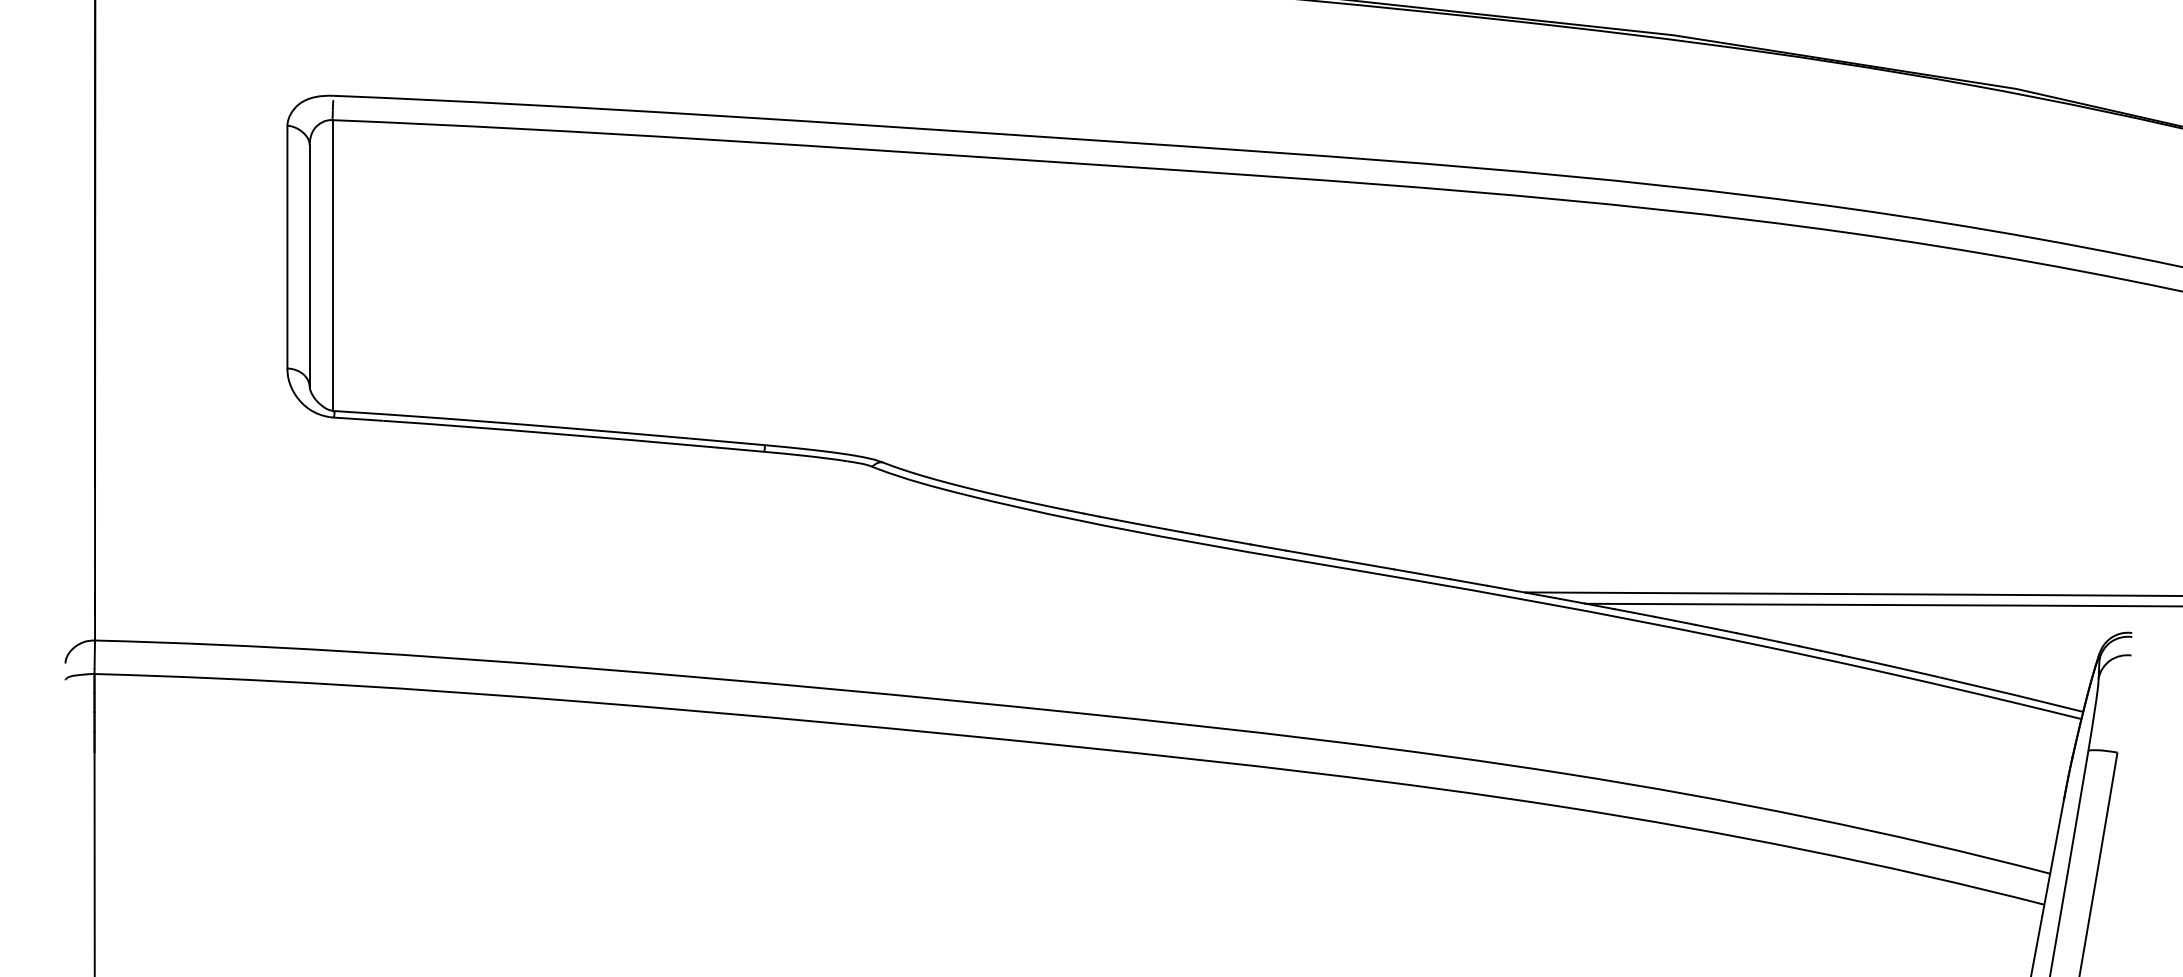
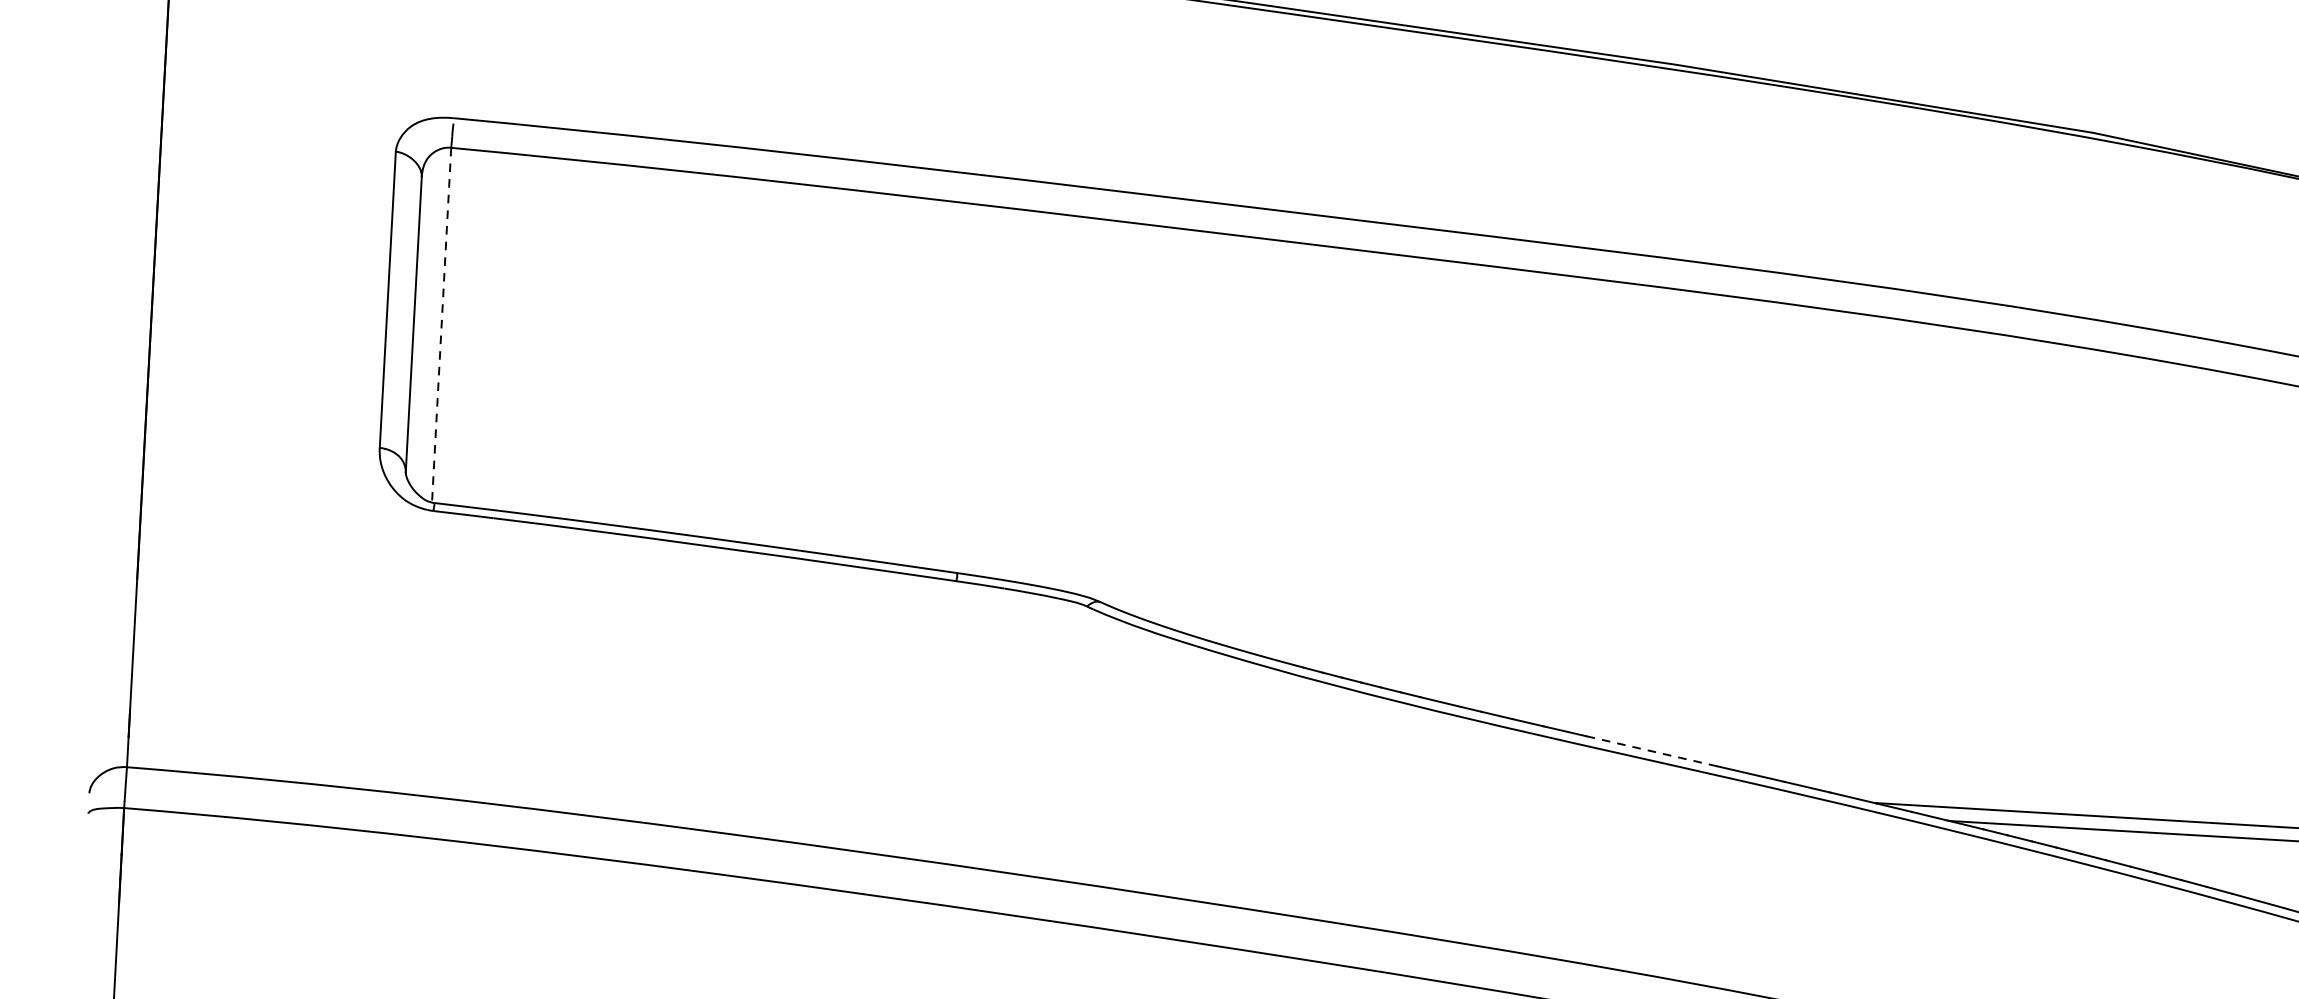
line: (332, 265) -> (441, 325), solid -> dashed
line: (1339, 560) -> (1651, 751), solid -> dashed

